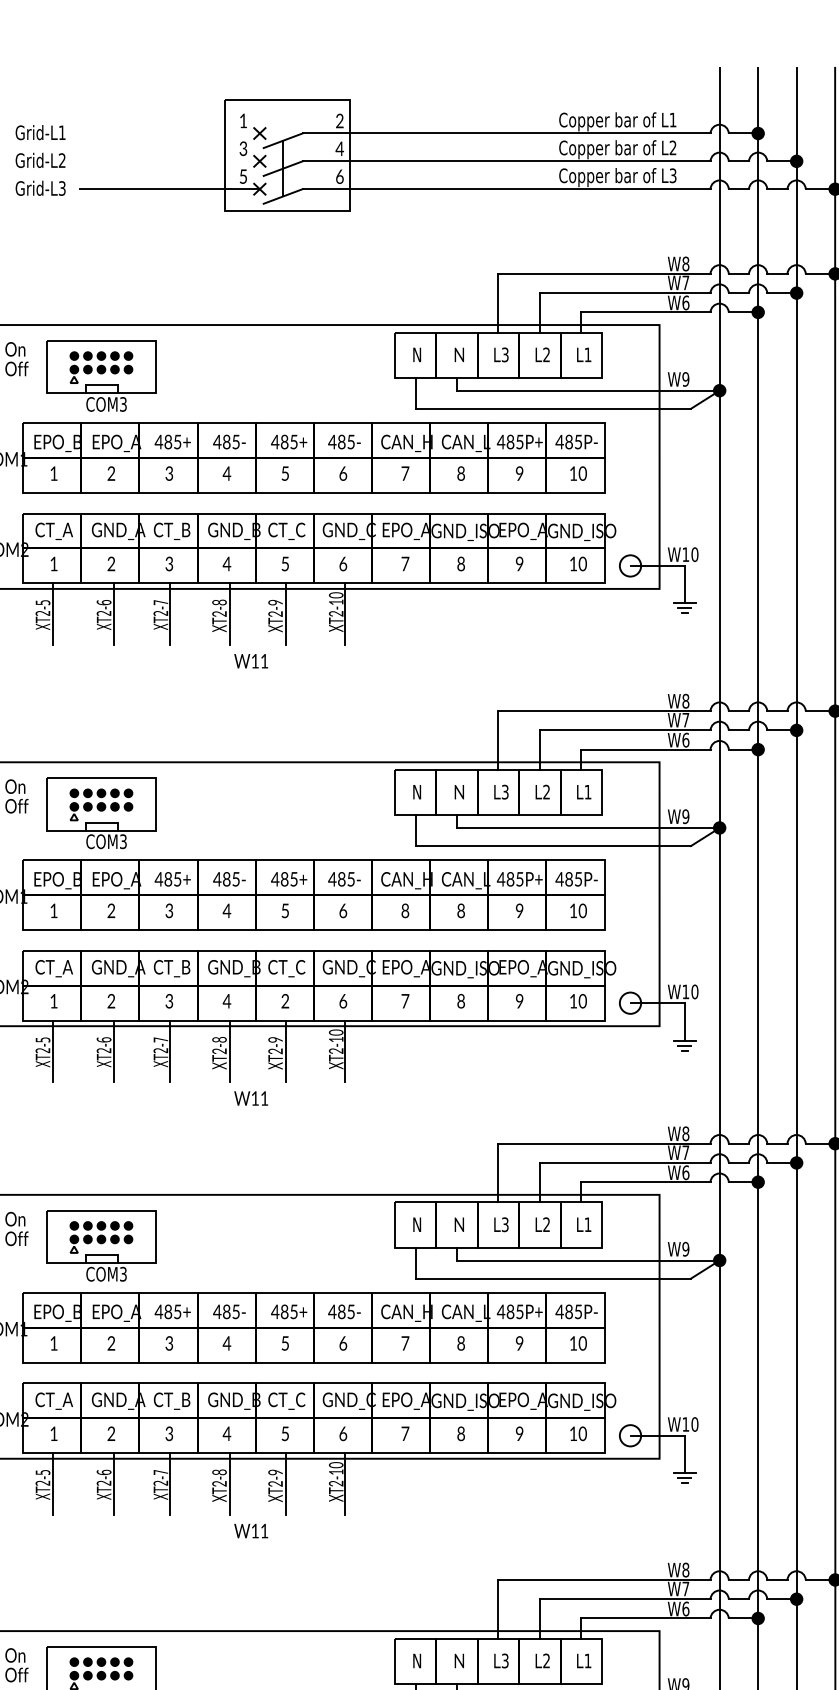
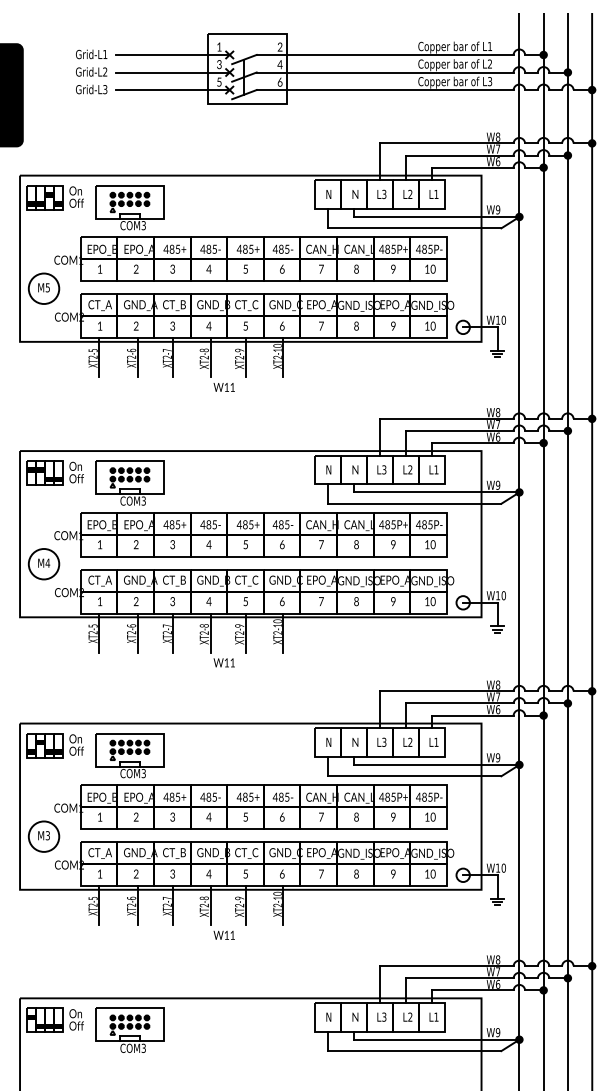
line: (168, 132) -> (172, 54), added
line: (168, 161) -> (172, 72), added
text: (405, 910) -> (321, 544), 8 -> 7
text: (284, 1001) -> (245, 601), 2 -> 5

